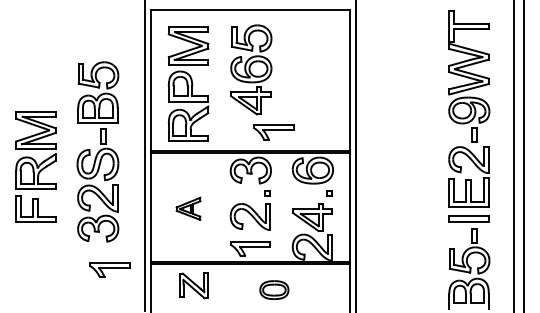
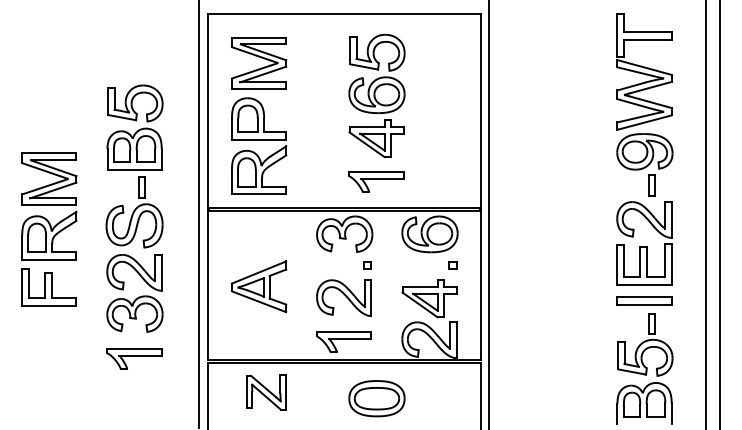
part: (251, 69) -> (377, 95), moved
part: (188, 208) -> (259, 286), size x1.67
part: (109, 269) -> (133, 357), moved
part: (274, 289) -> (377, 397), size x1.43

